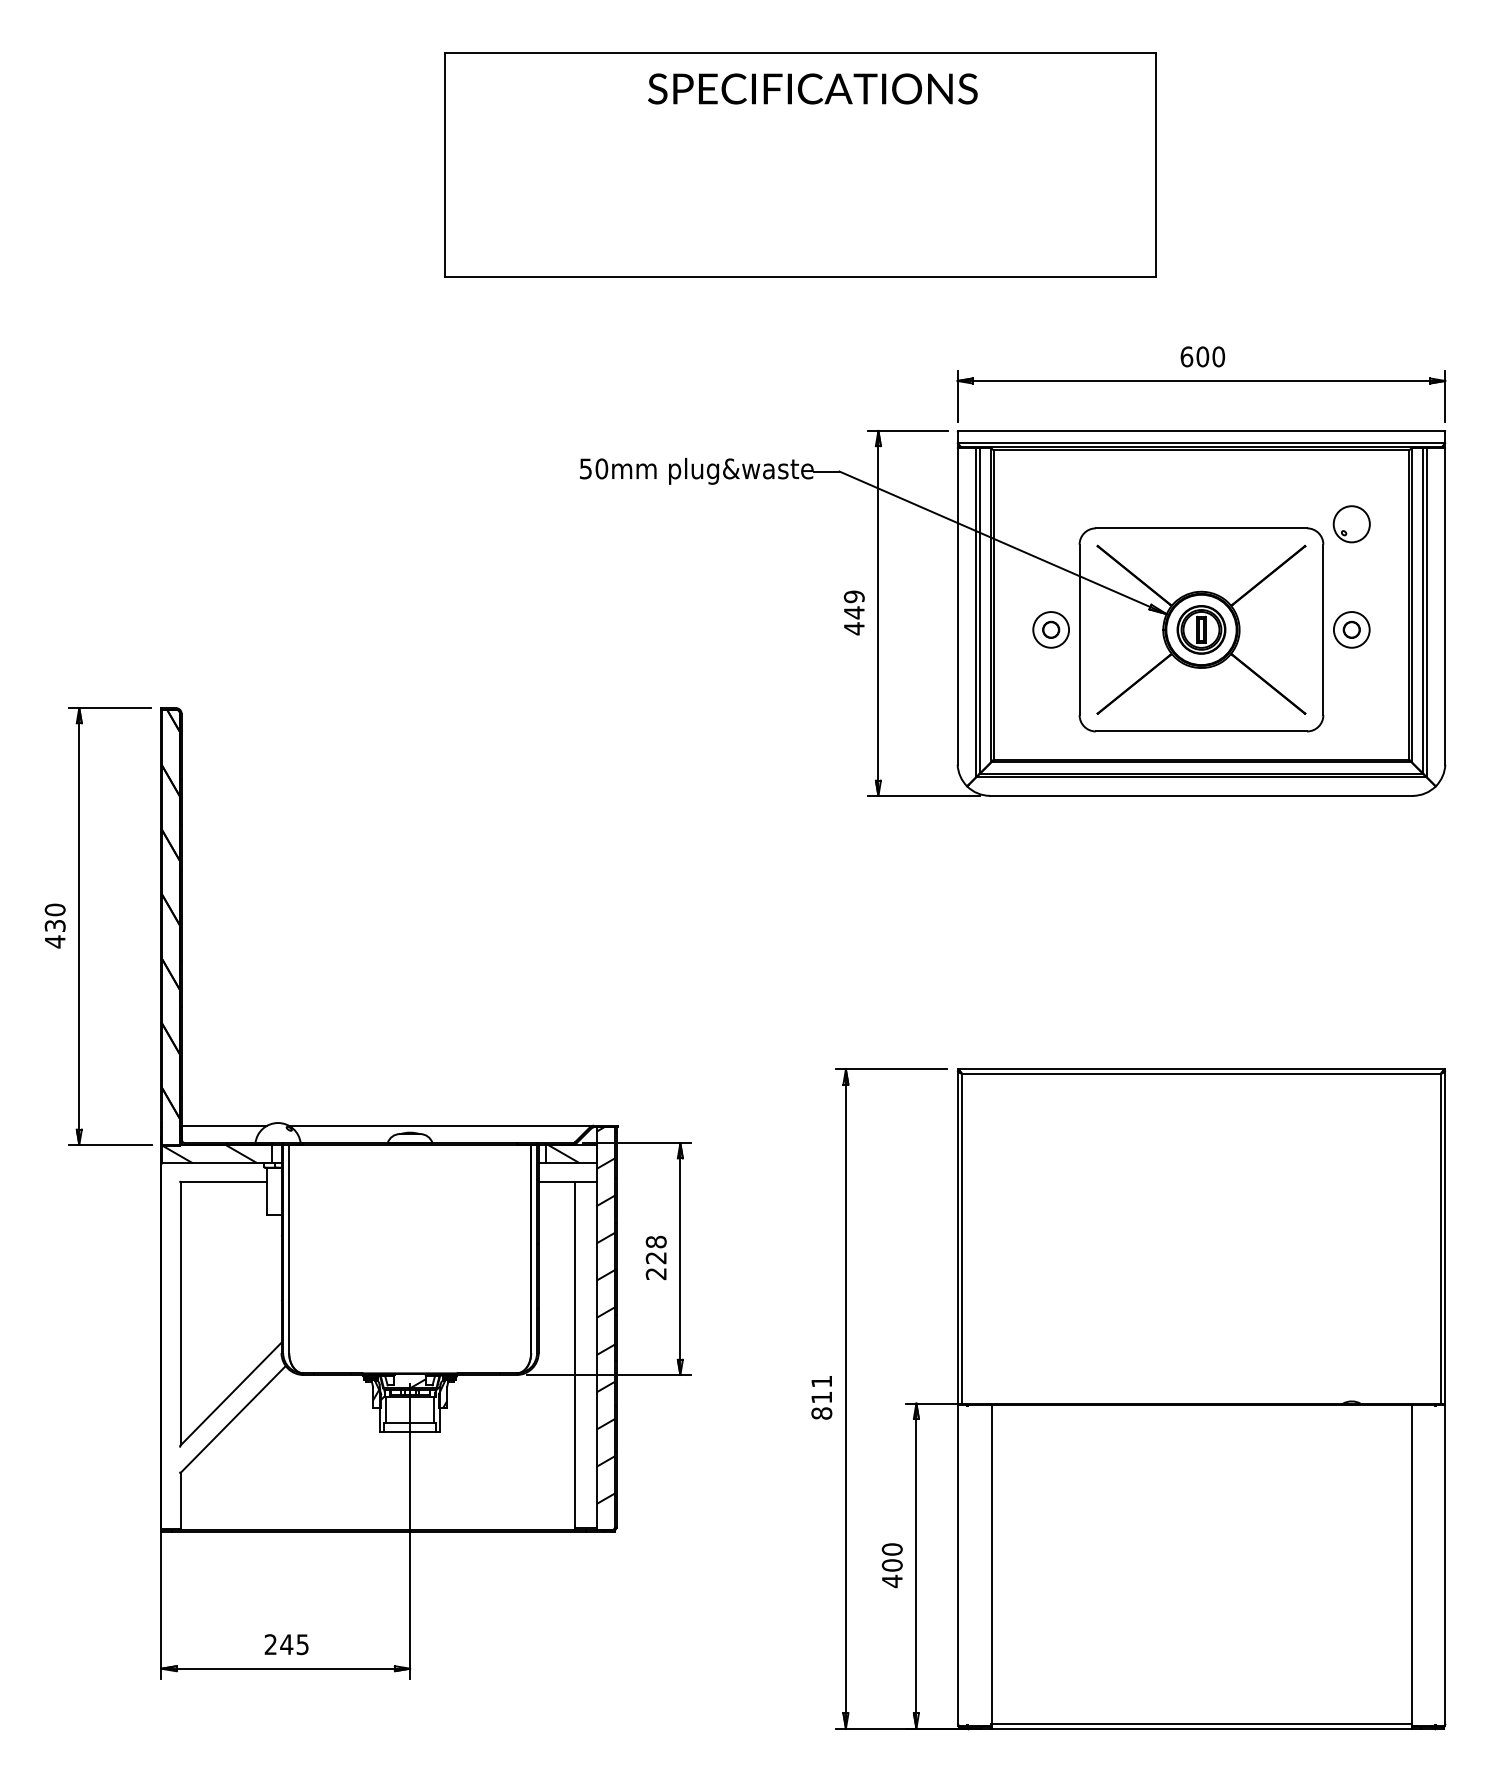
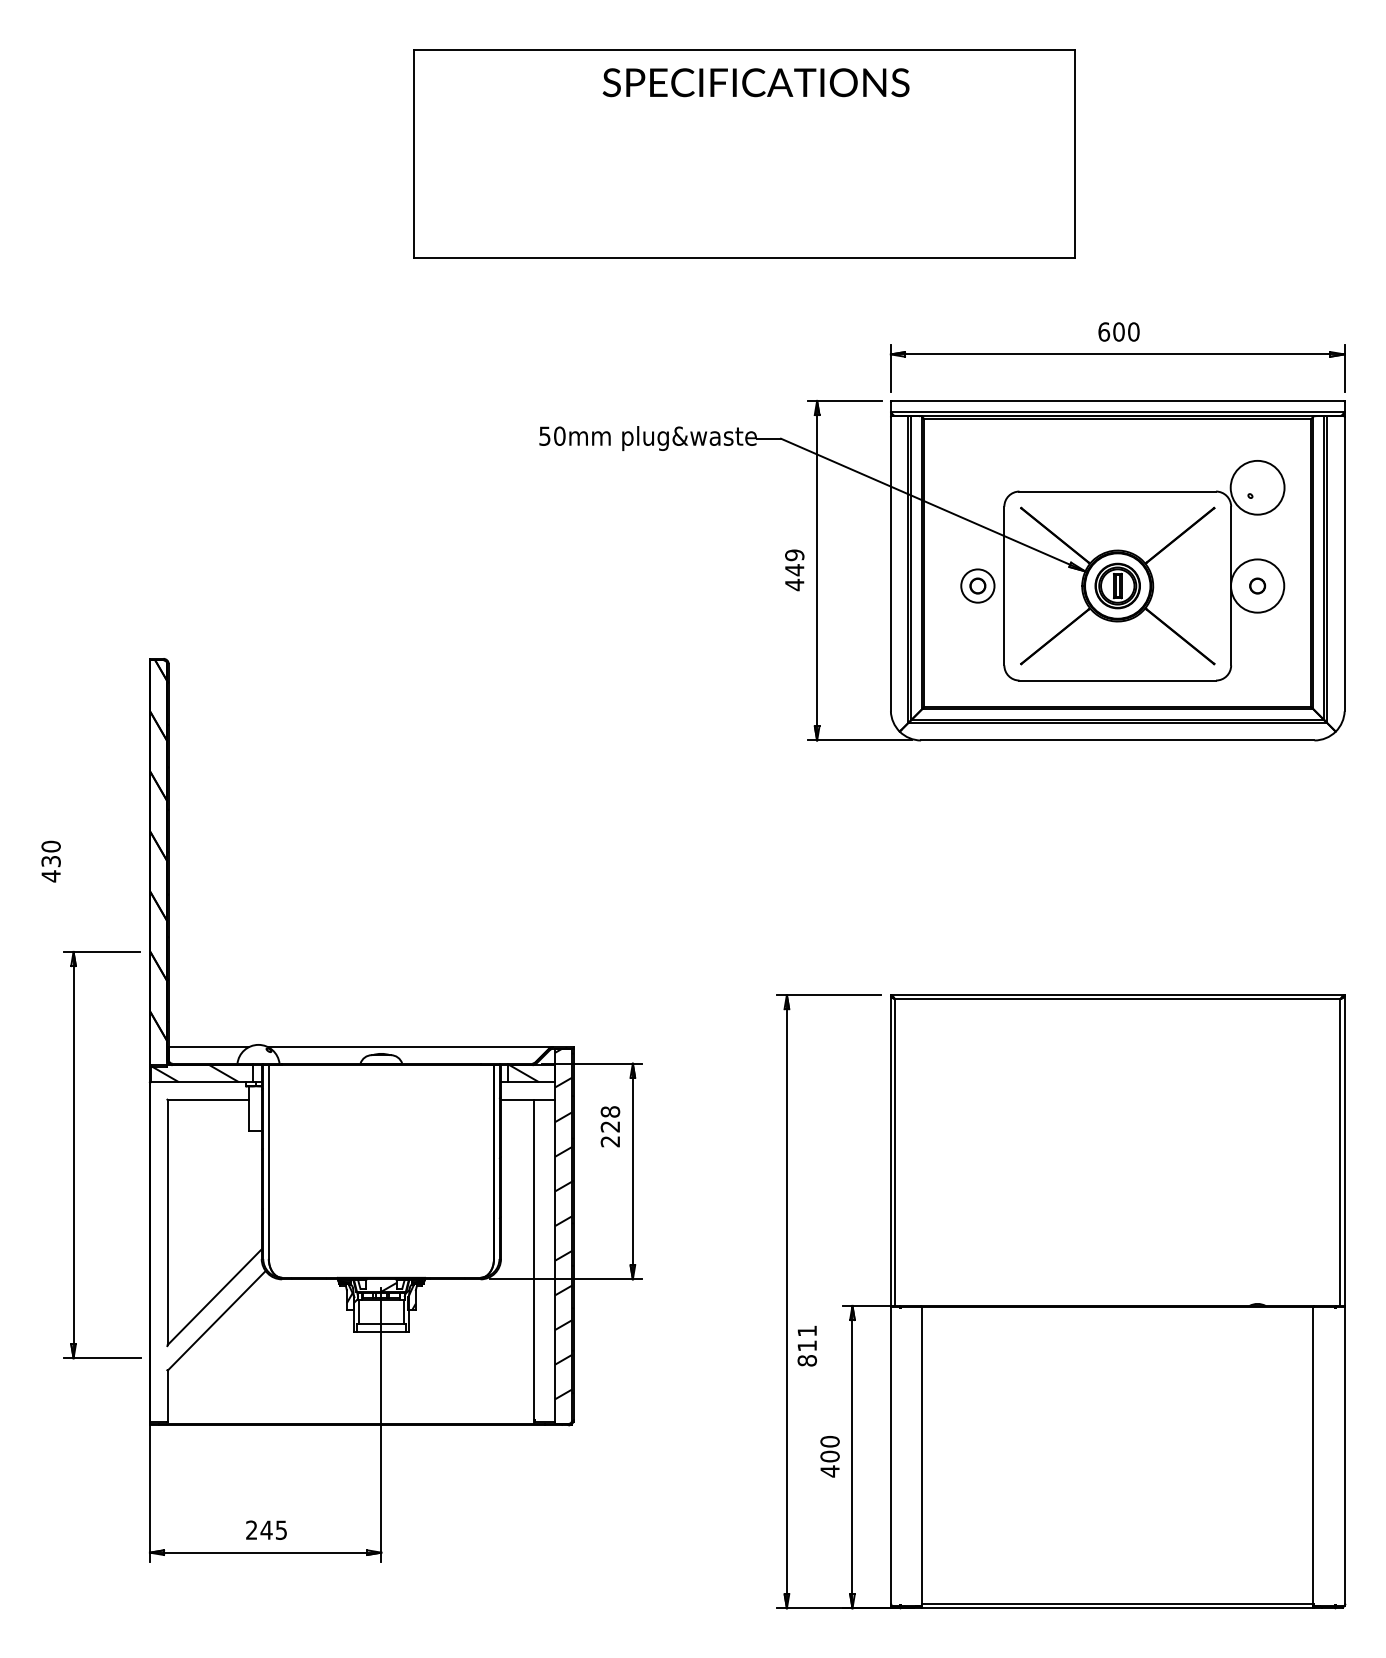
circle: (1351, 524) -> (1257, 487), size x1.6
circle: (1351, 629) -> (1257, 585), size x1.6
part: (79, 926) -> (73, 1155), moved
text: (655, 1257) -> (609, 1126), moved
text: (821, 1397) -> (806, 1345), moved

